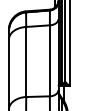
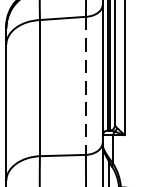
line: (49, 60) -> (85, 85), solid -> dashed

